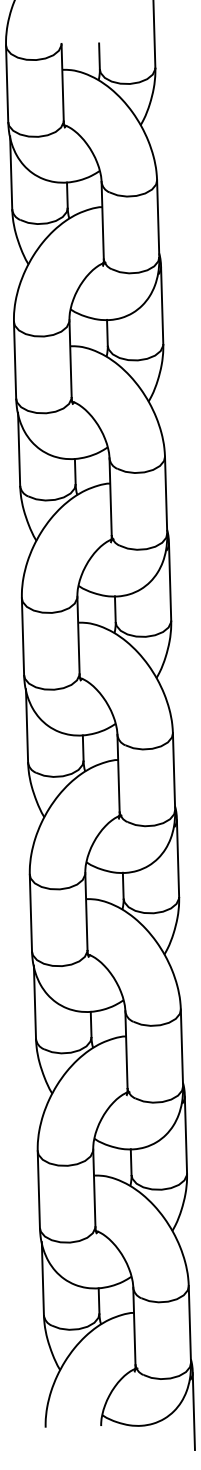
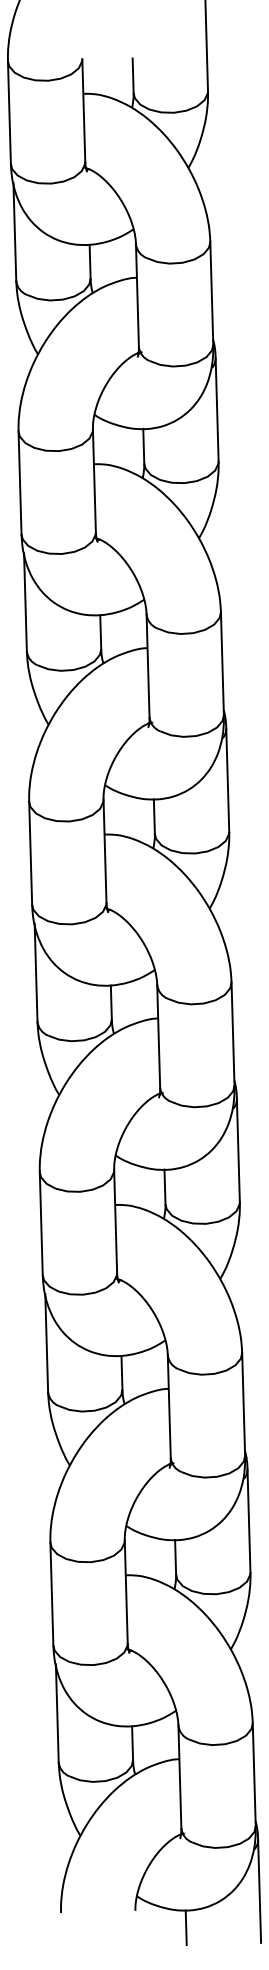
line: (138, 1438) -> (185, 1927), added

